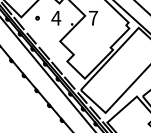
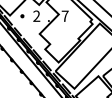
text: (56, 17) -> (36, 15), 4 -> 2

